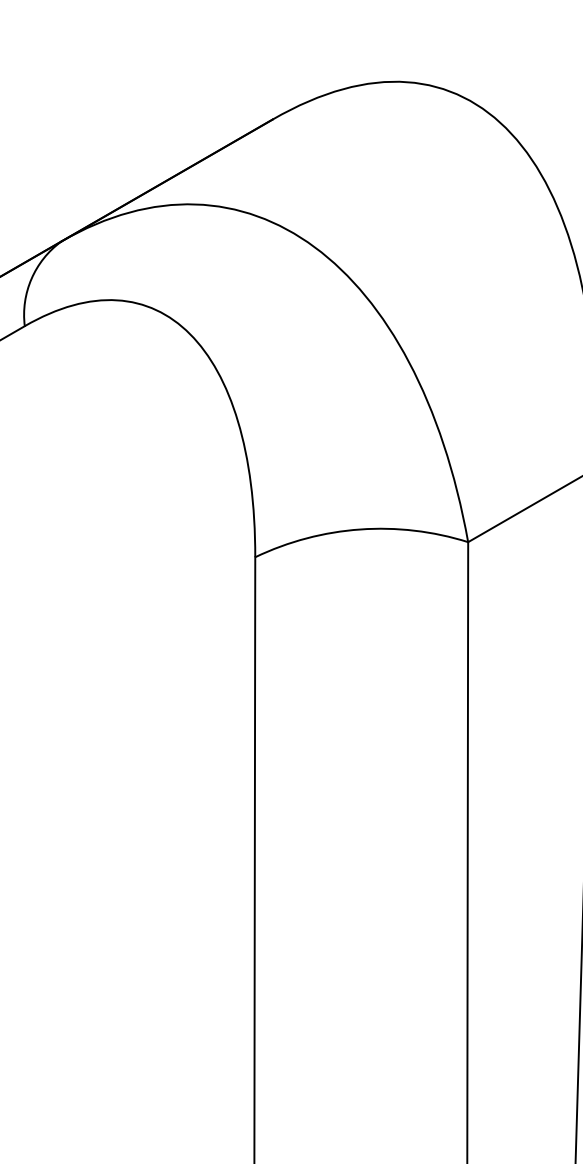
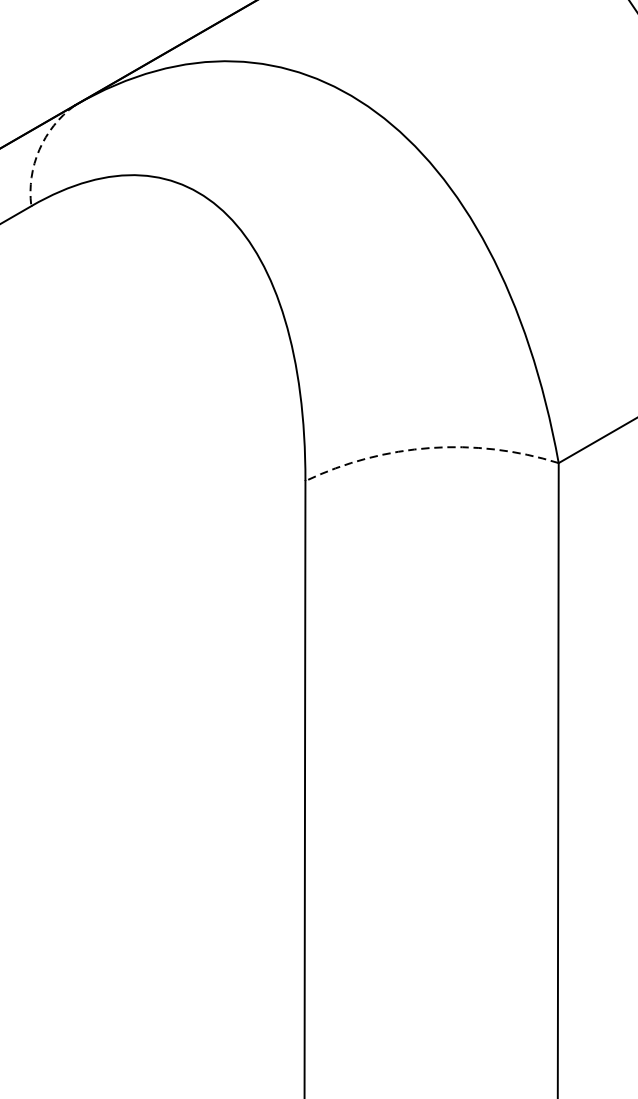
arc: (31, 278) -> (39, 149), solid -> dashed
arc: (360, 529) -> (430, 448), solid -> dashed

